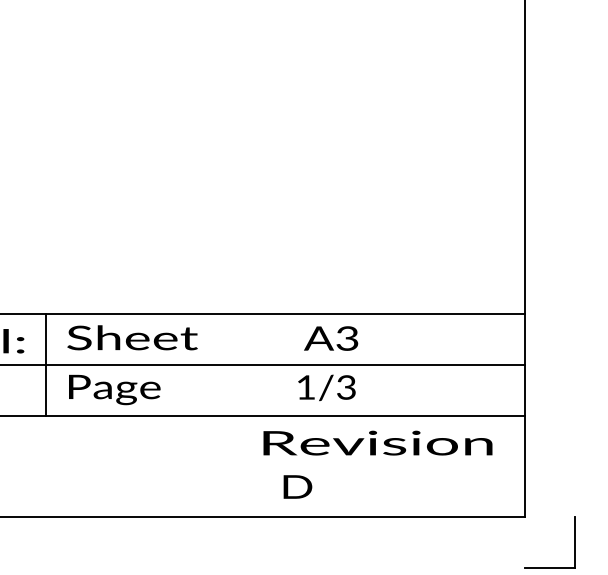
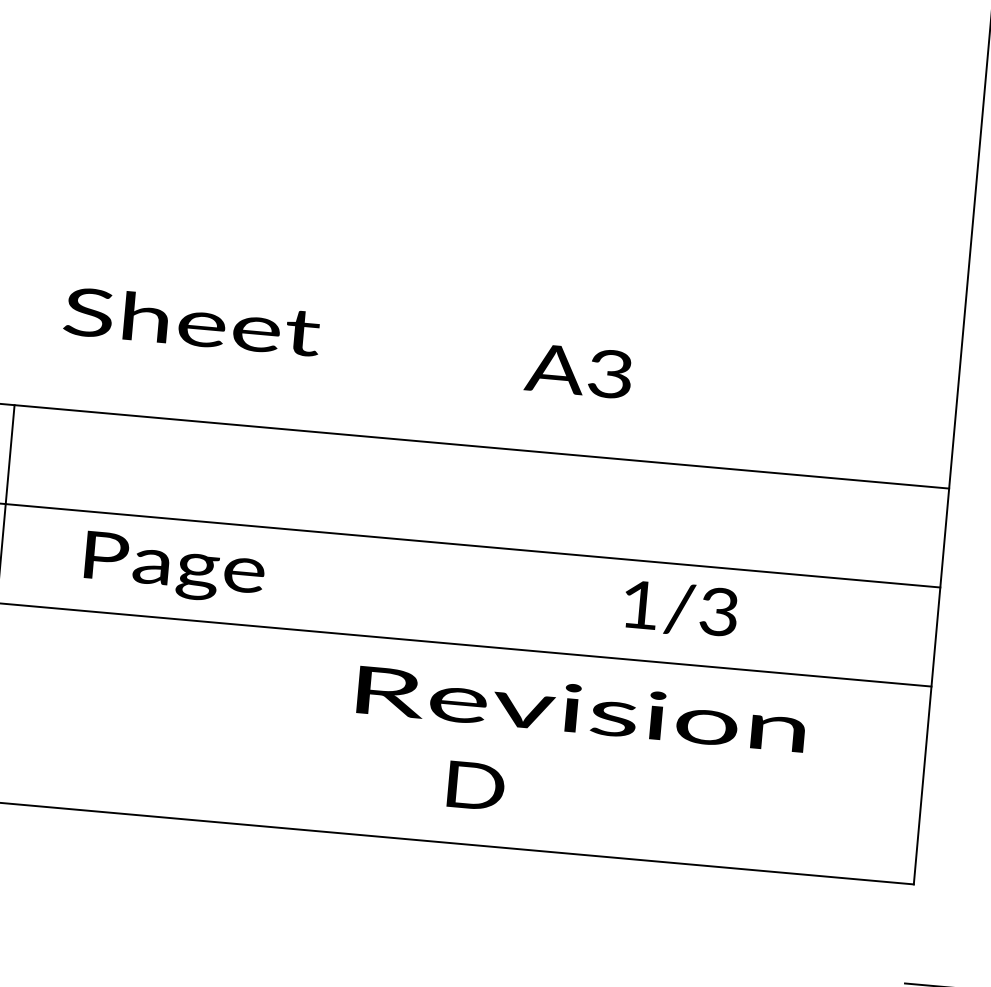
text: (132, 337) -> (192, 320), moved
text: (331, 338) -> (579, 371), moved
text: (326, 387) -> (680, 608), moved
text: (114, 389) -> (174, 567), moved
text: (377, 442) -> (580, 707), moved

